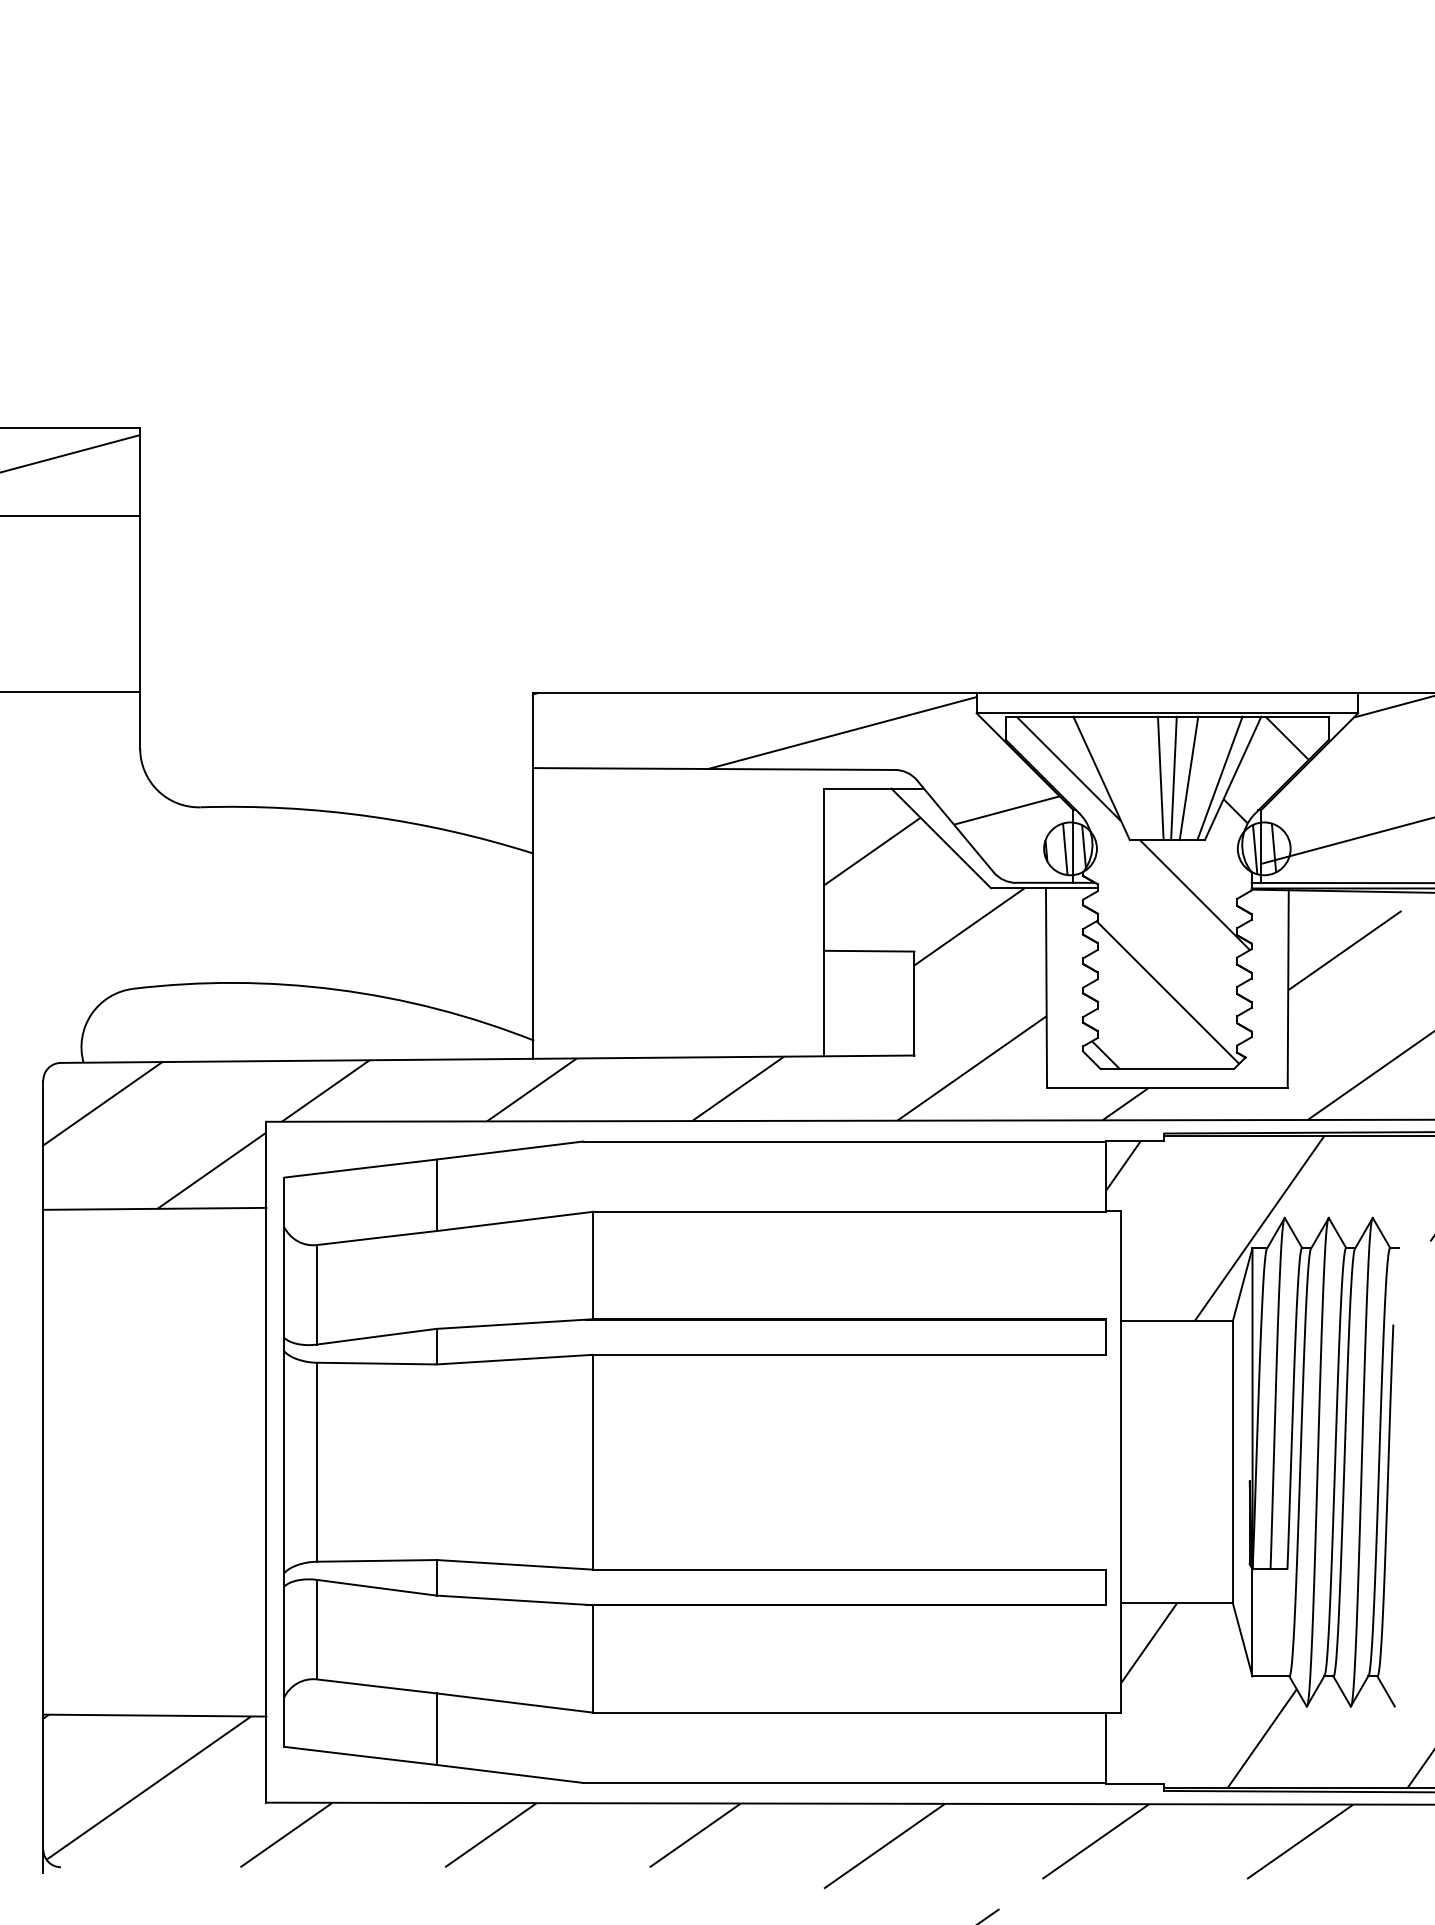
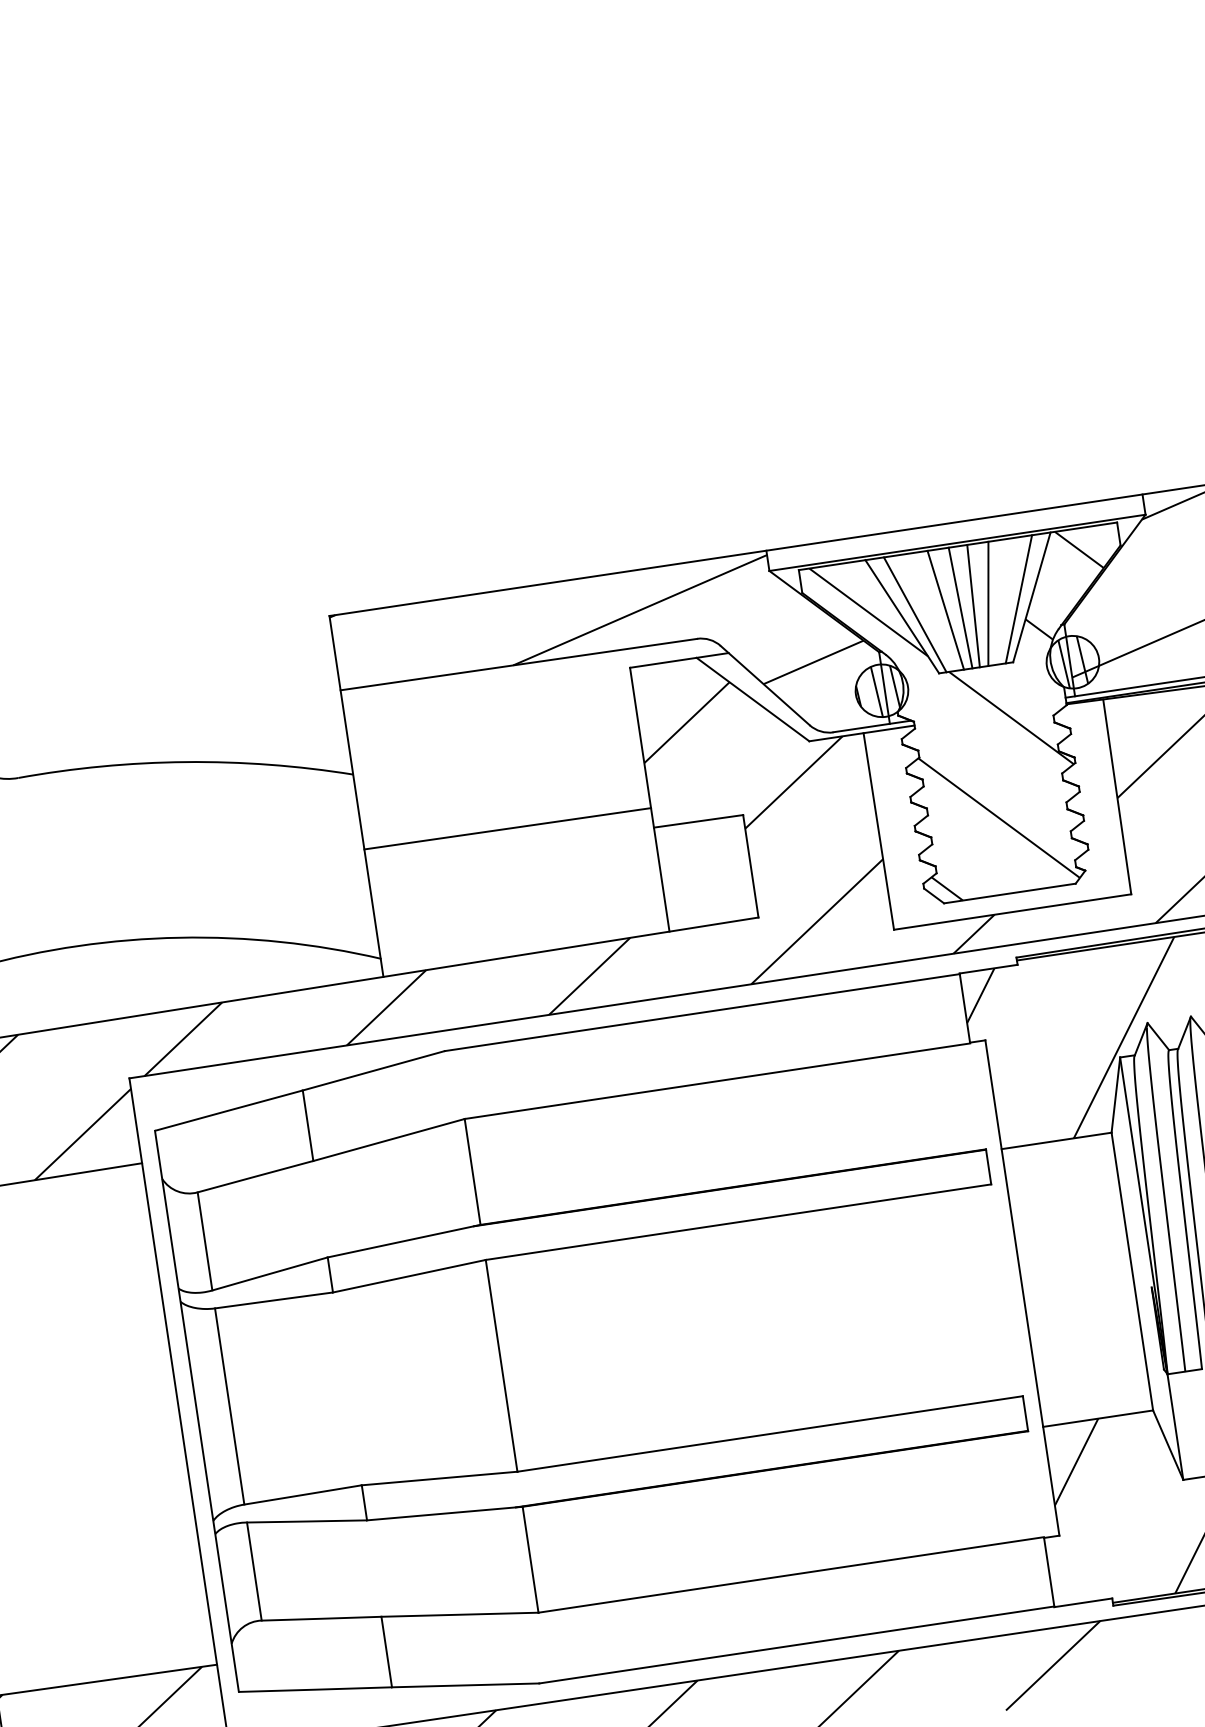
line: (1114, 778) -> (914, 614), added
line: (1145, 778) -> (945, 610), added
line: (678, 930) -> (507, 829), added

